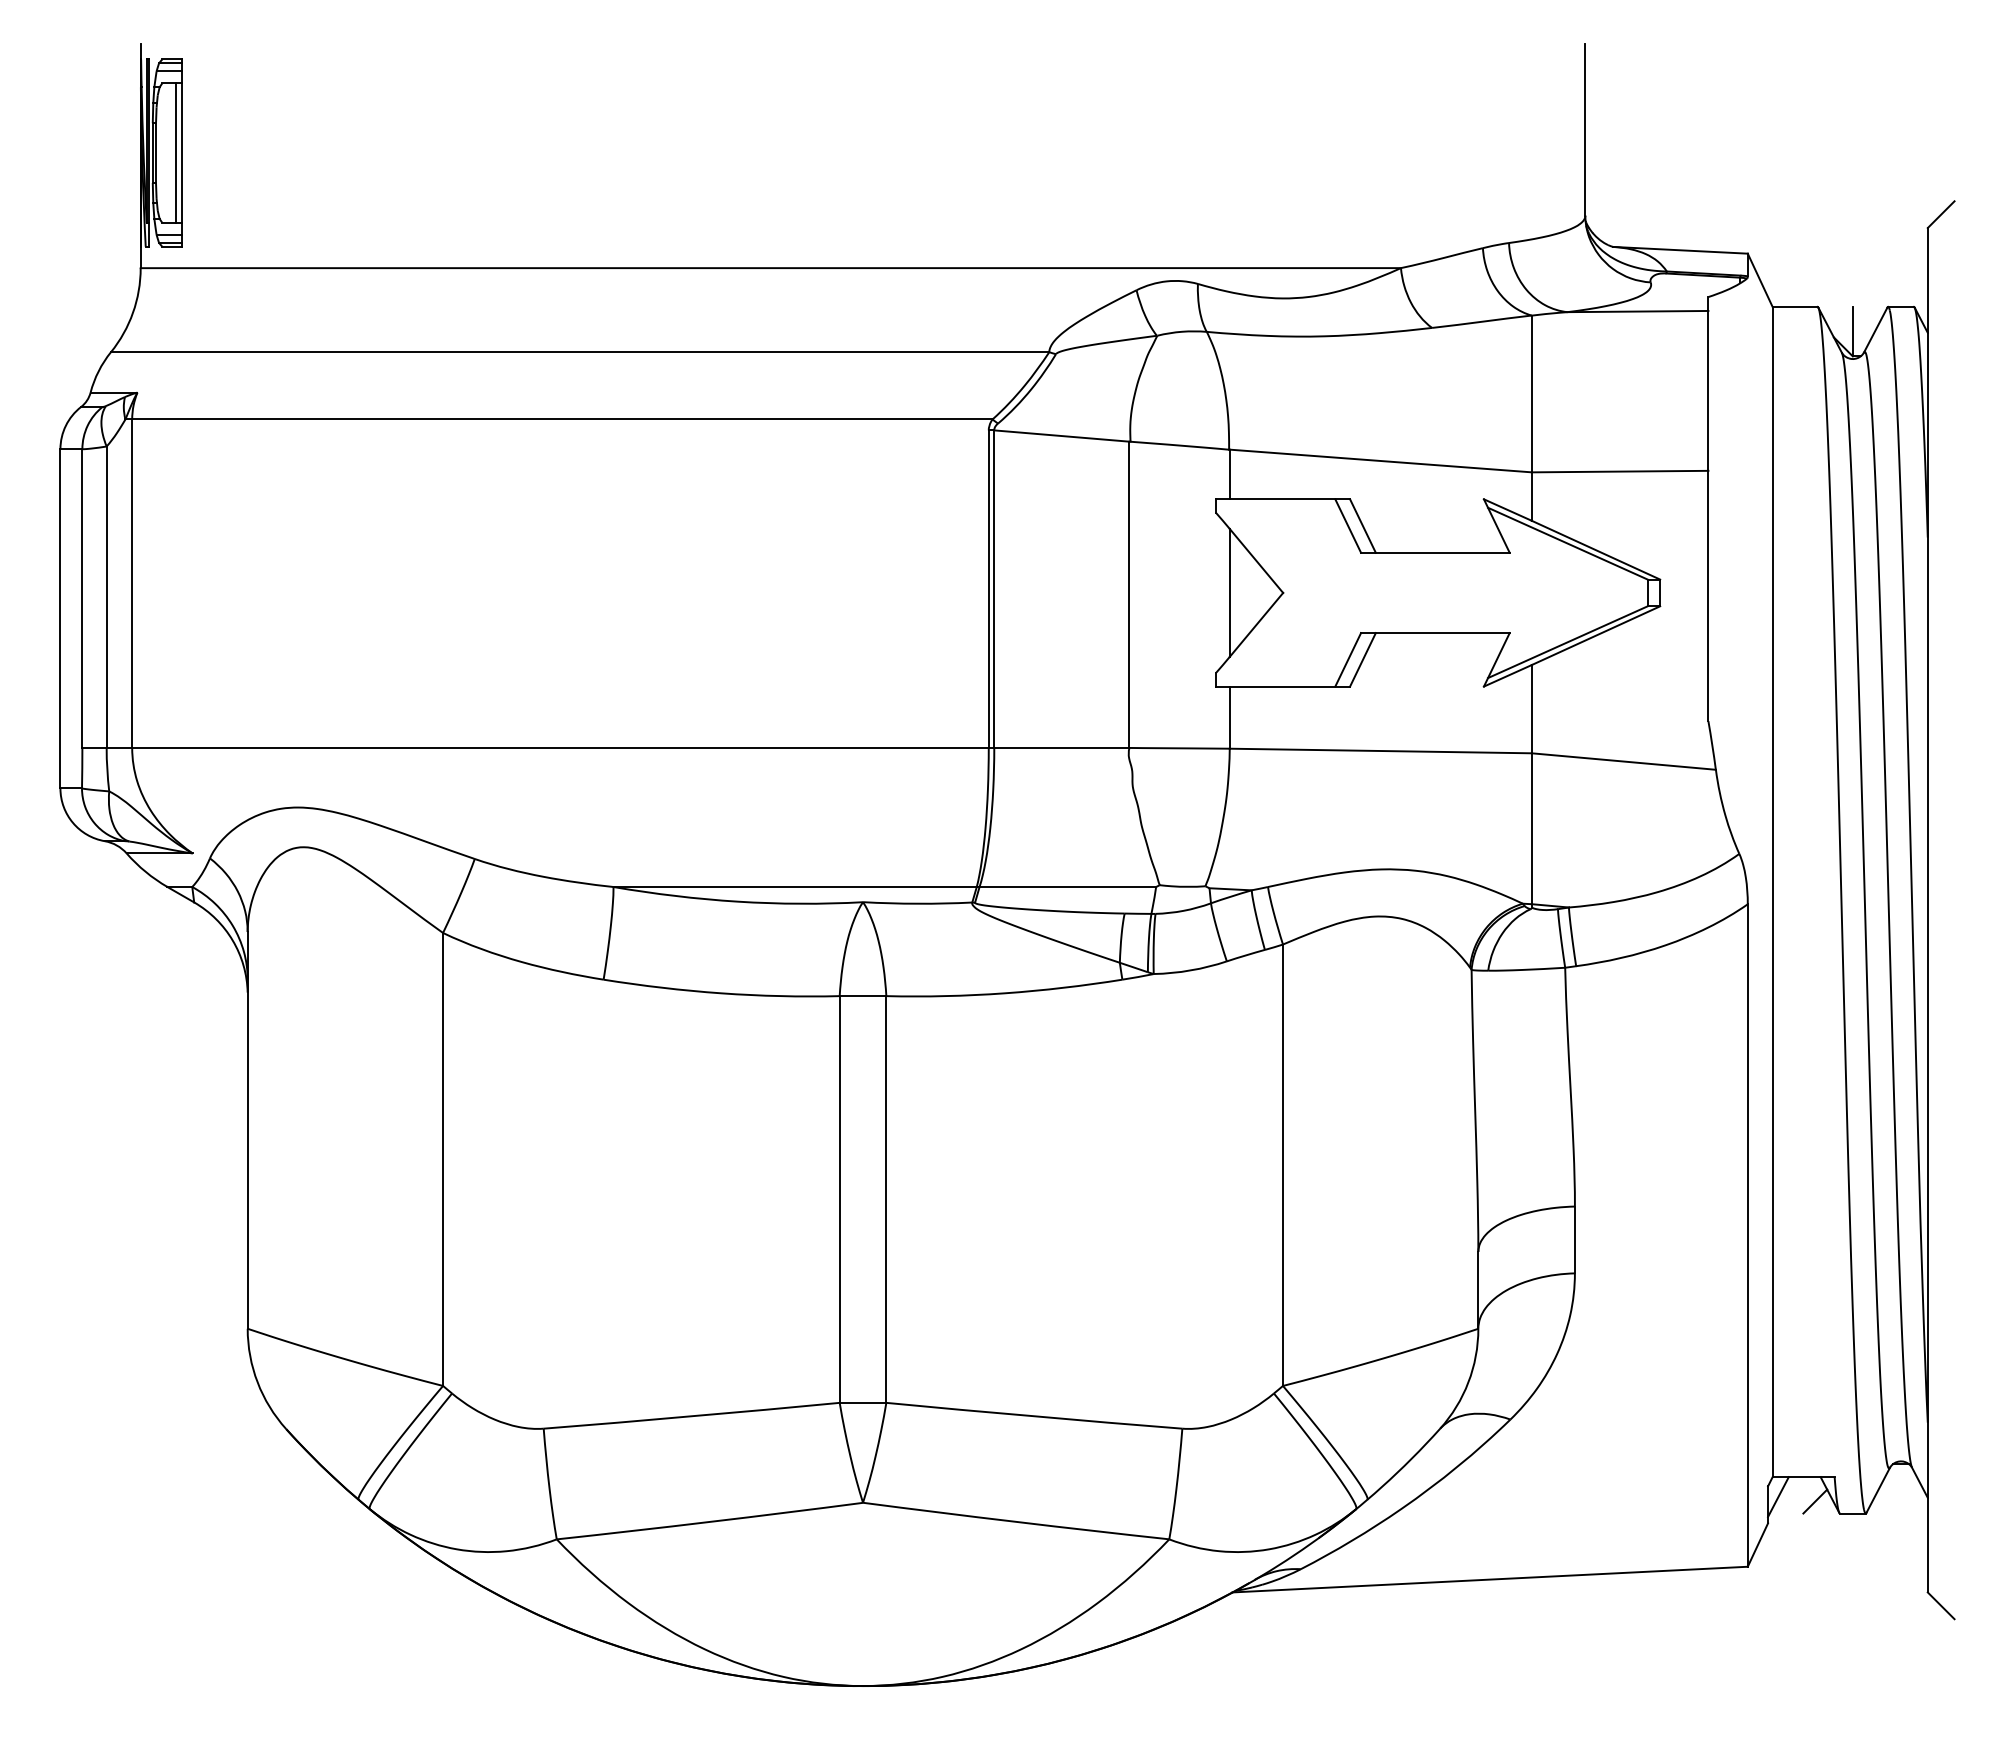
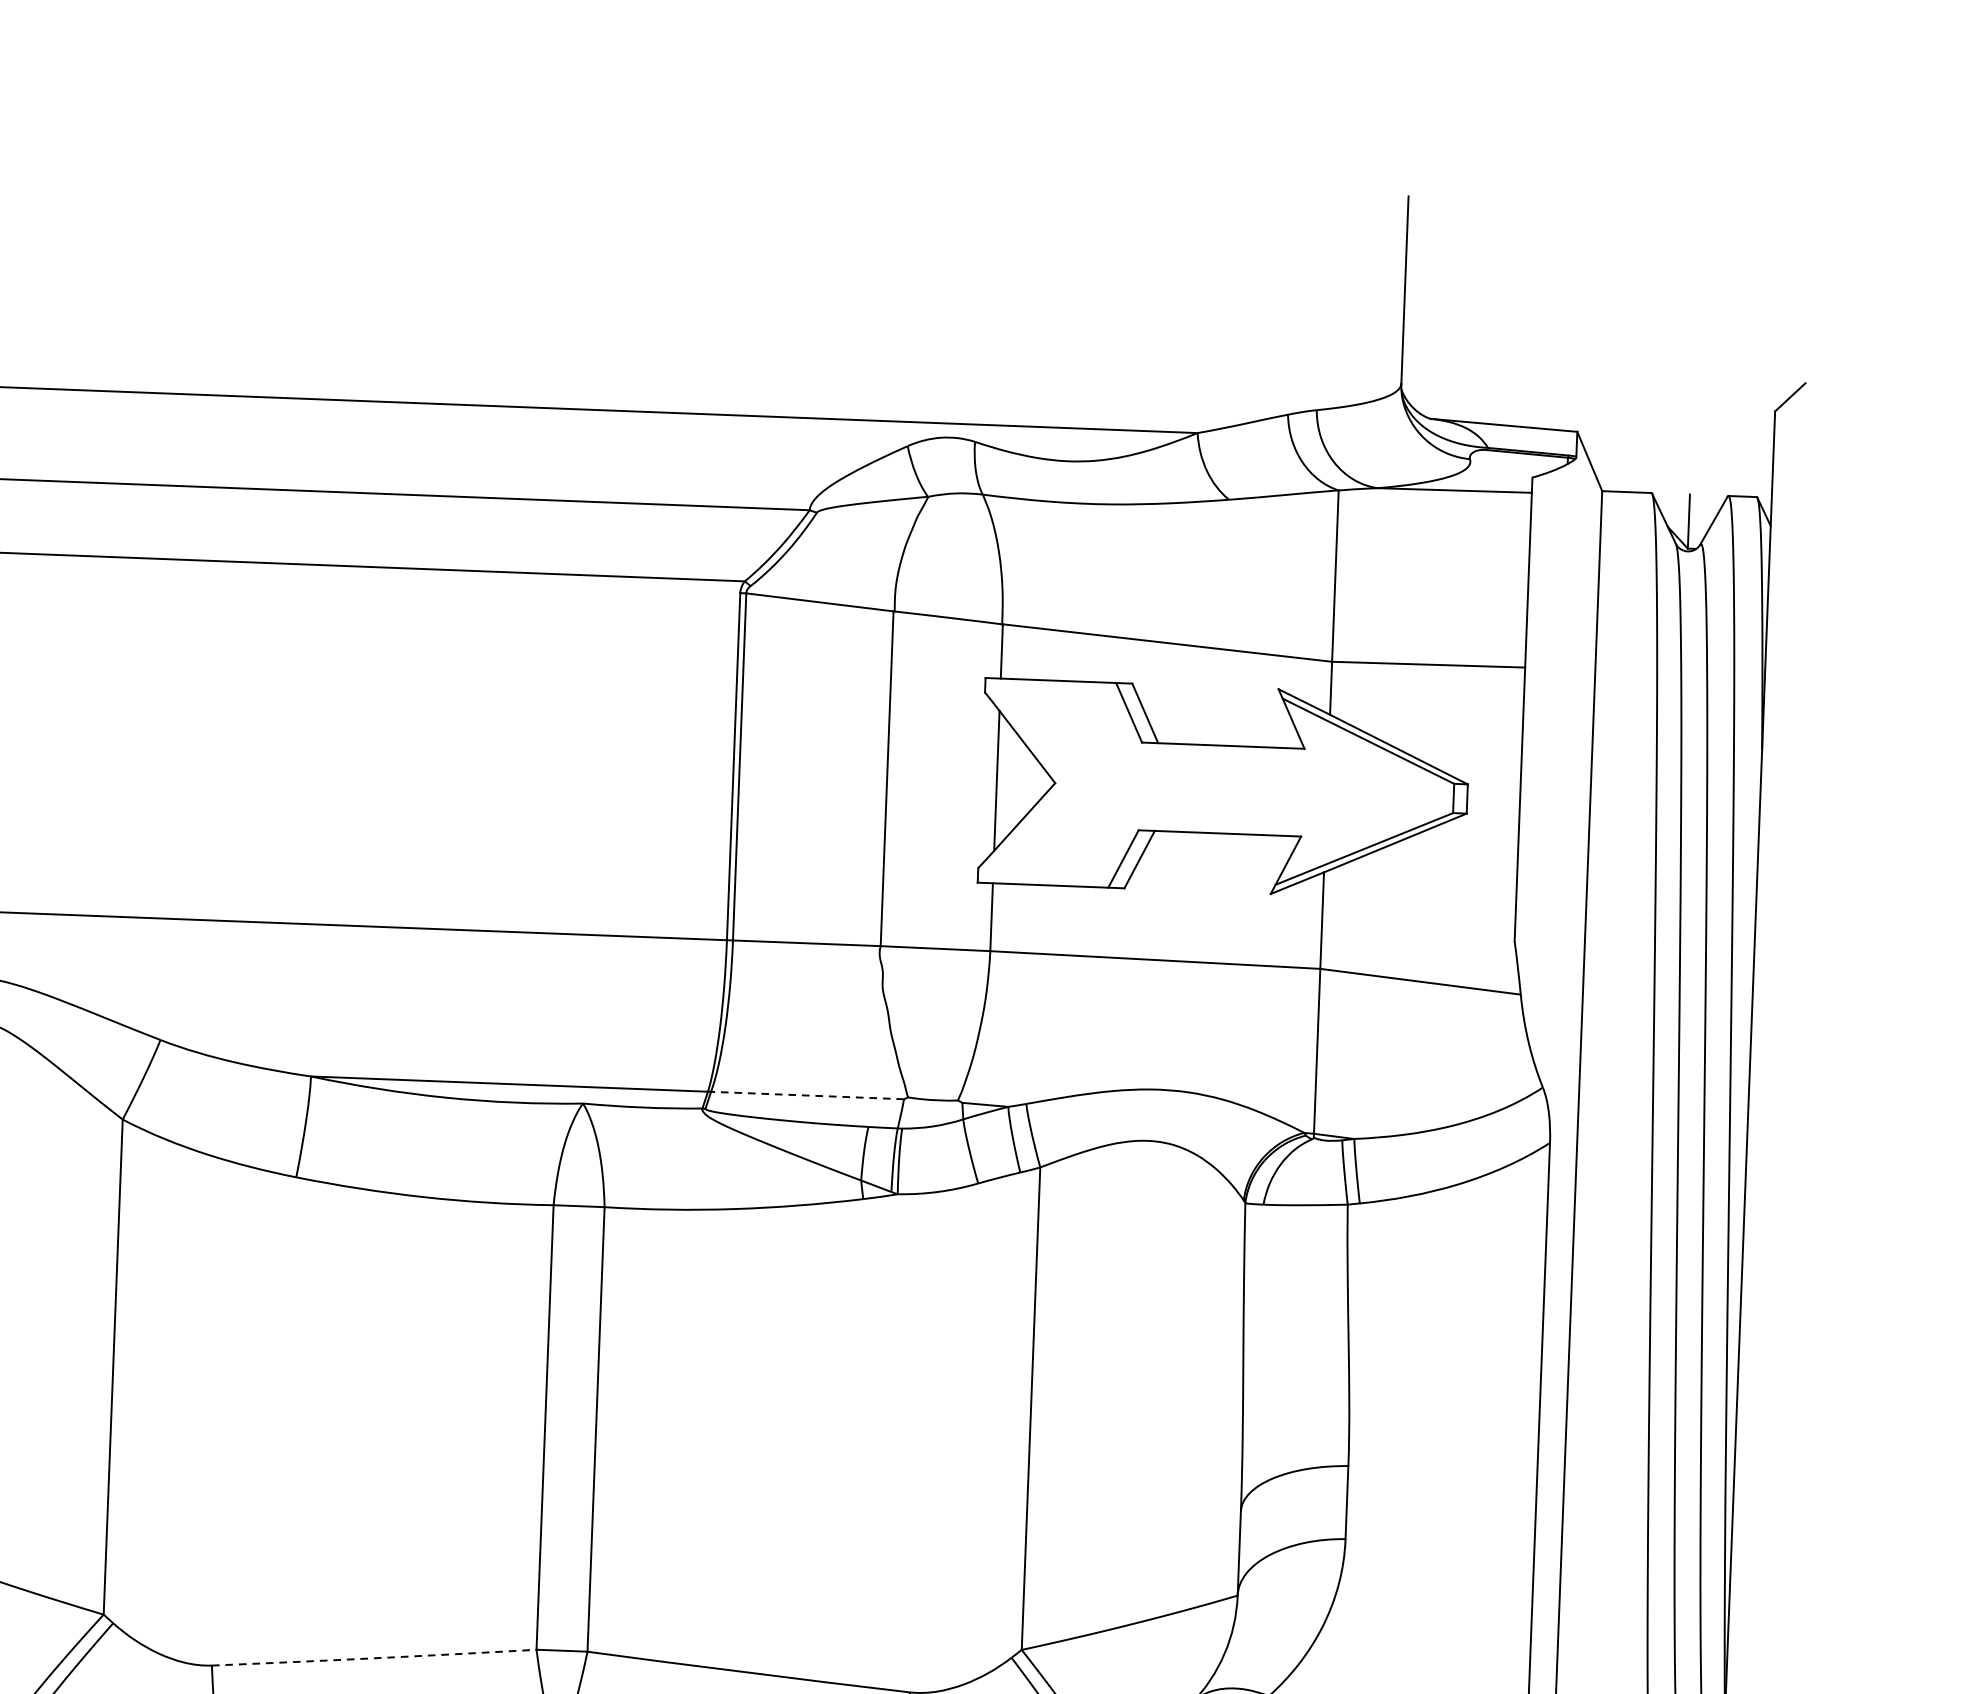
line: (1067, 887) -> (807, 1096), solid -> dashed
arc: (691, 1416) -> (373, 1658), solid -> dashed

